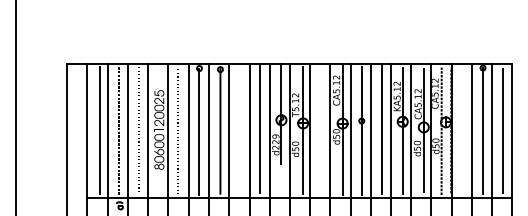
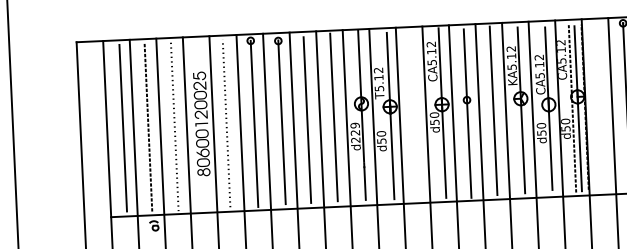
line: (239, 130) -> (307, 119), added
line: (445, 131) -> (577, 108), added
line: (281, 179) -> (365, 181), added

